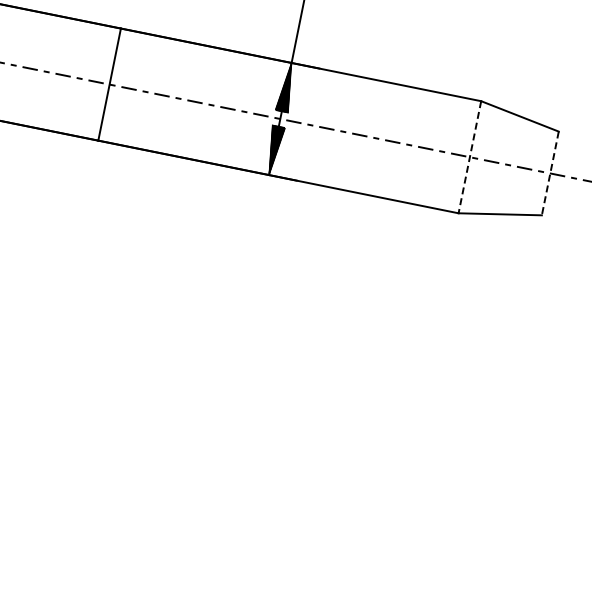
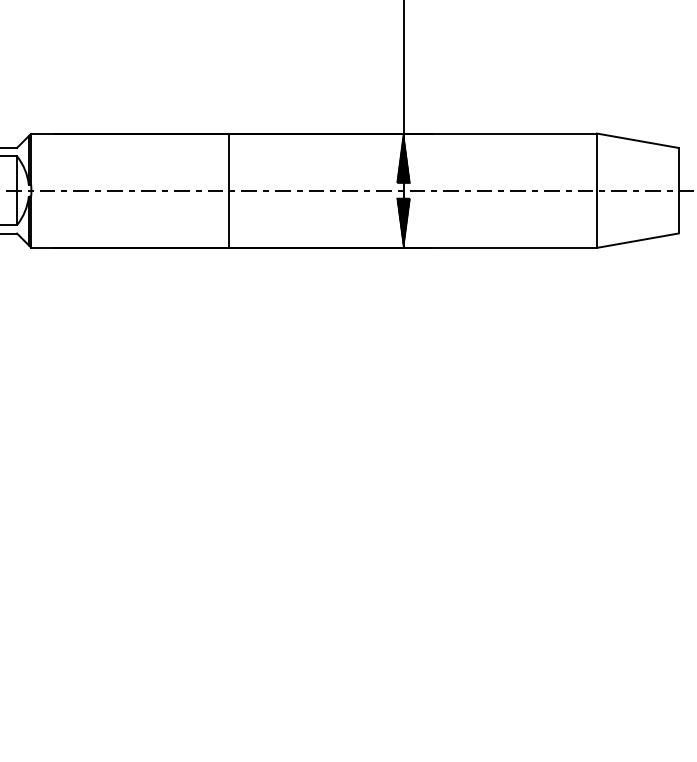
line: (469, 157) -> (596, 191), dashed -> solid
line: (550, 173) -> (679, 190), dashed -> solid

